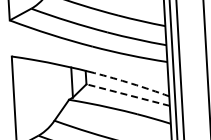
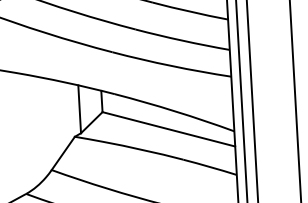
arc: (132, 83) -> (175, 110), dashed -> solid
line: (127, 94) -> (167, 128), dashed -> solid

